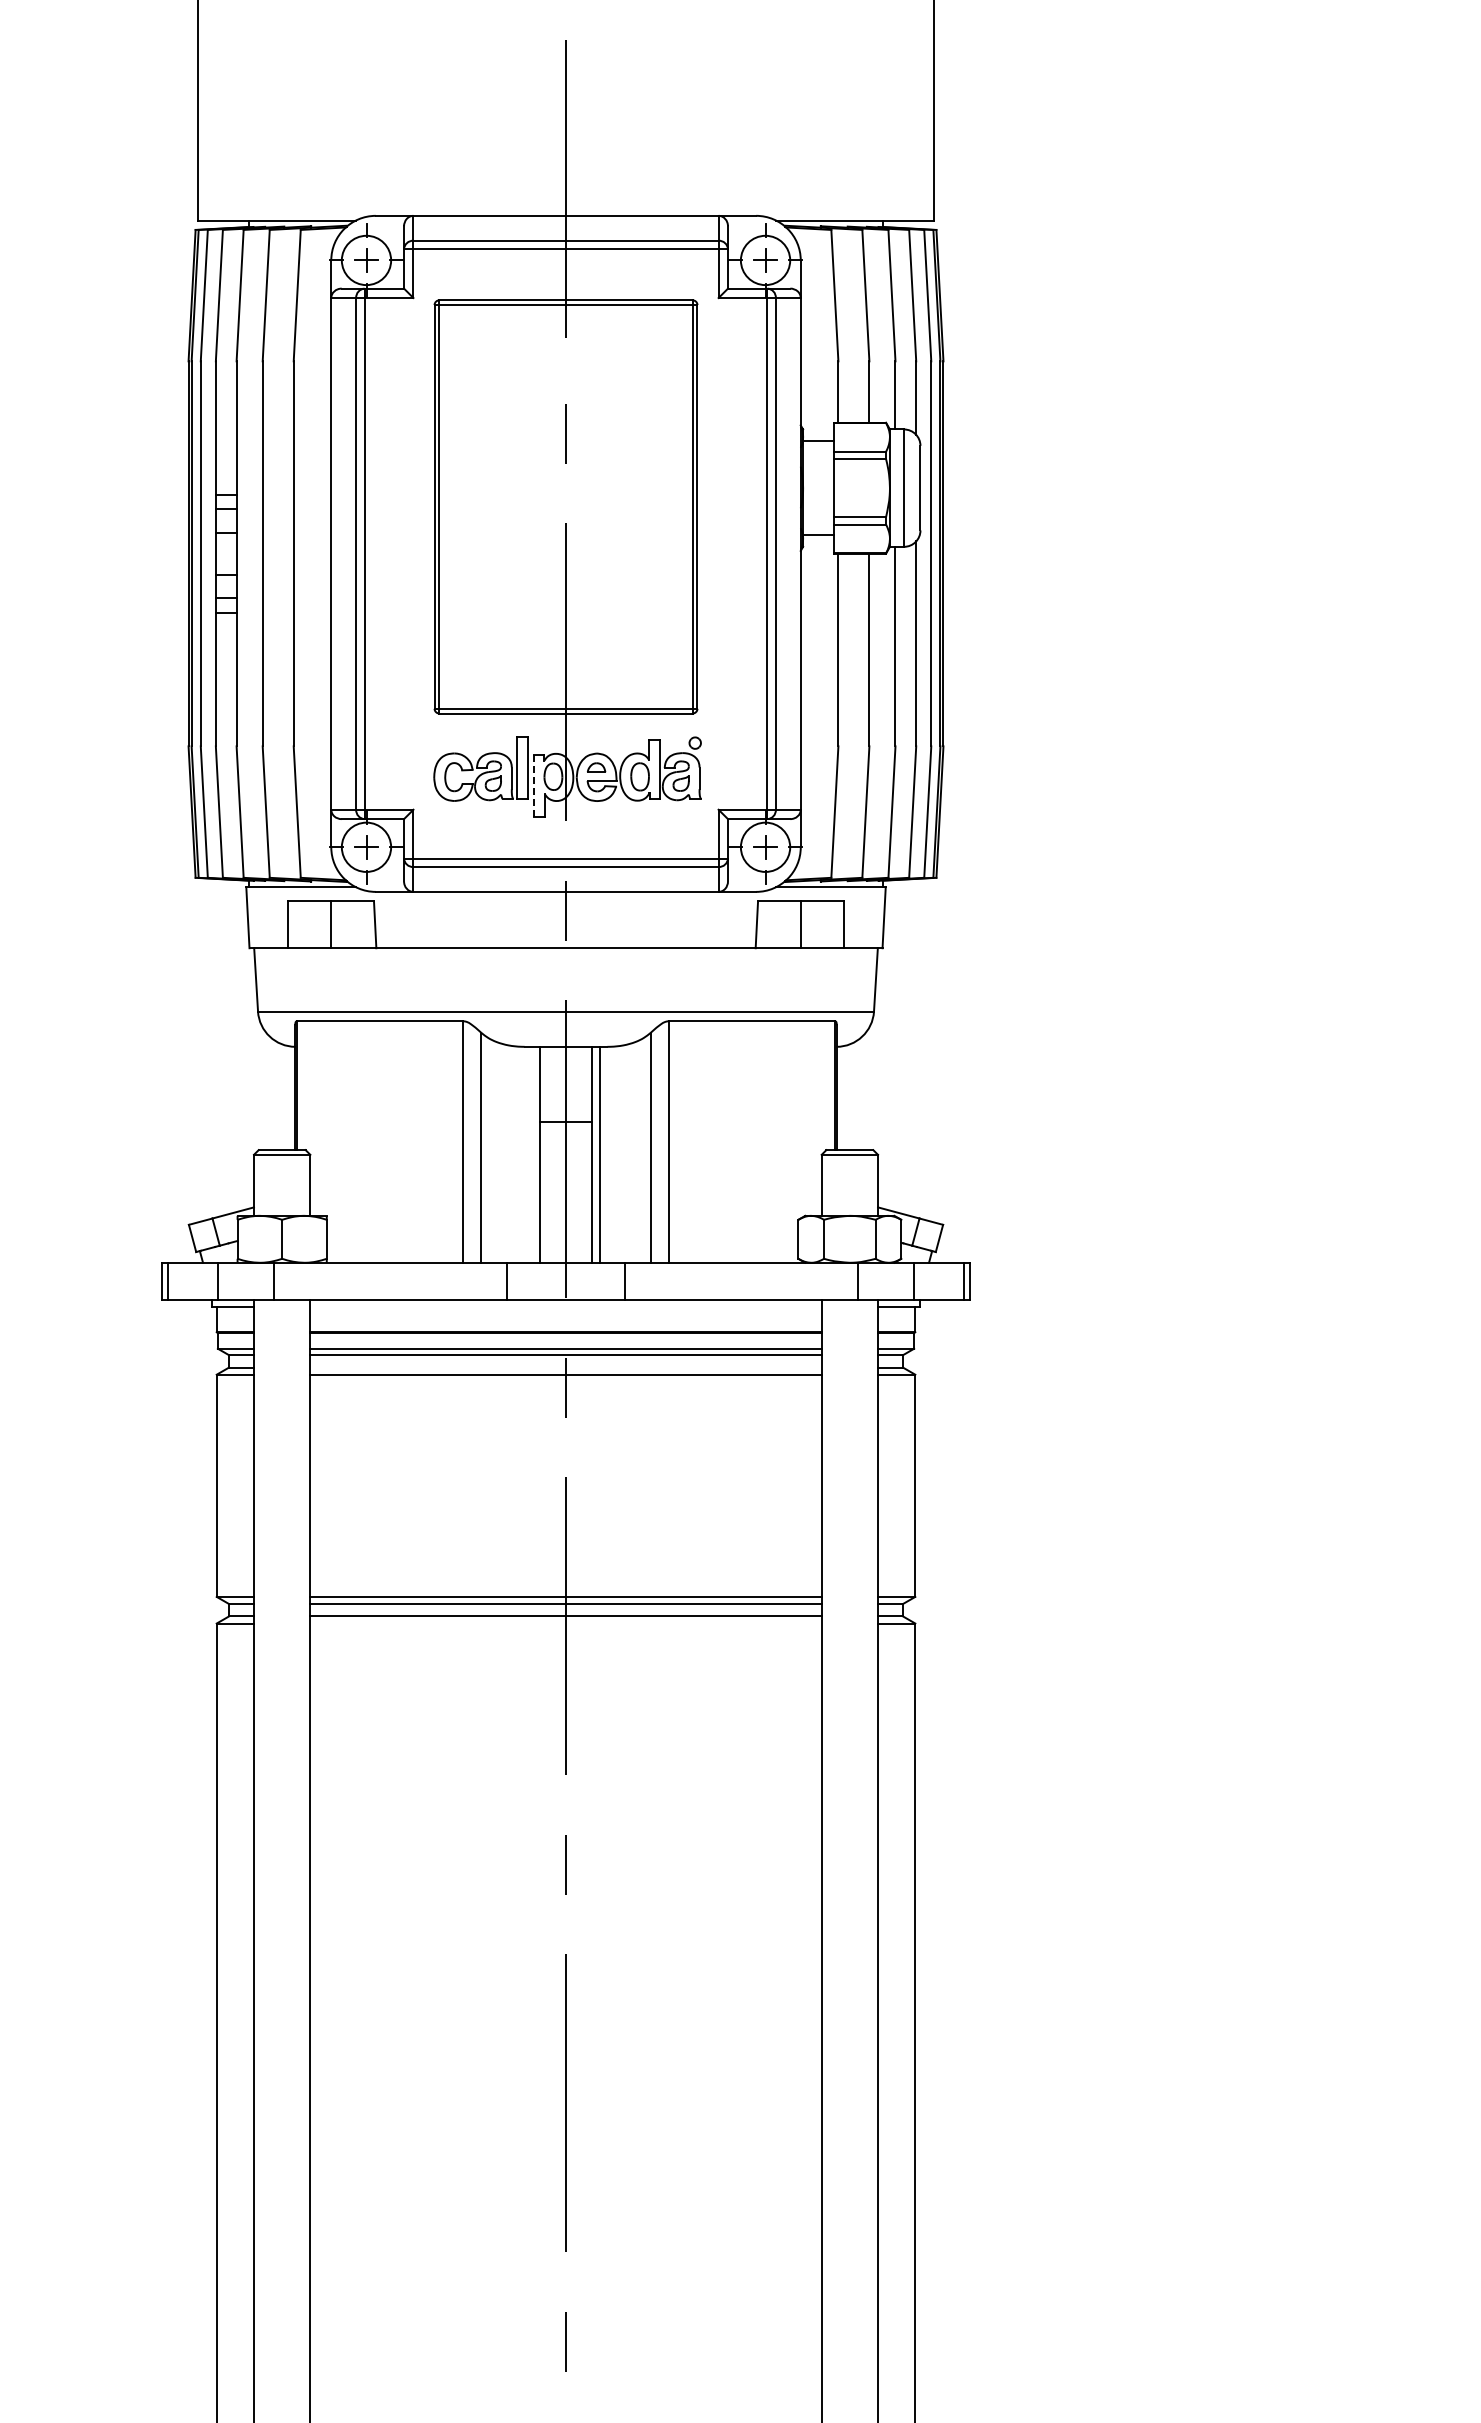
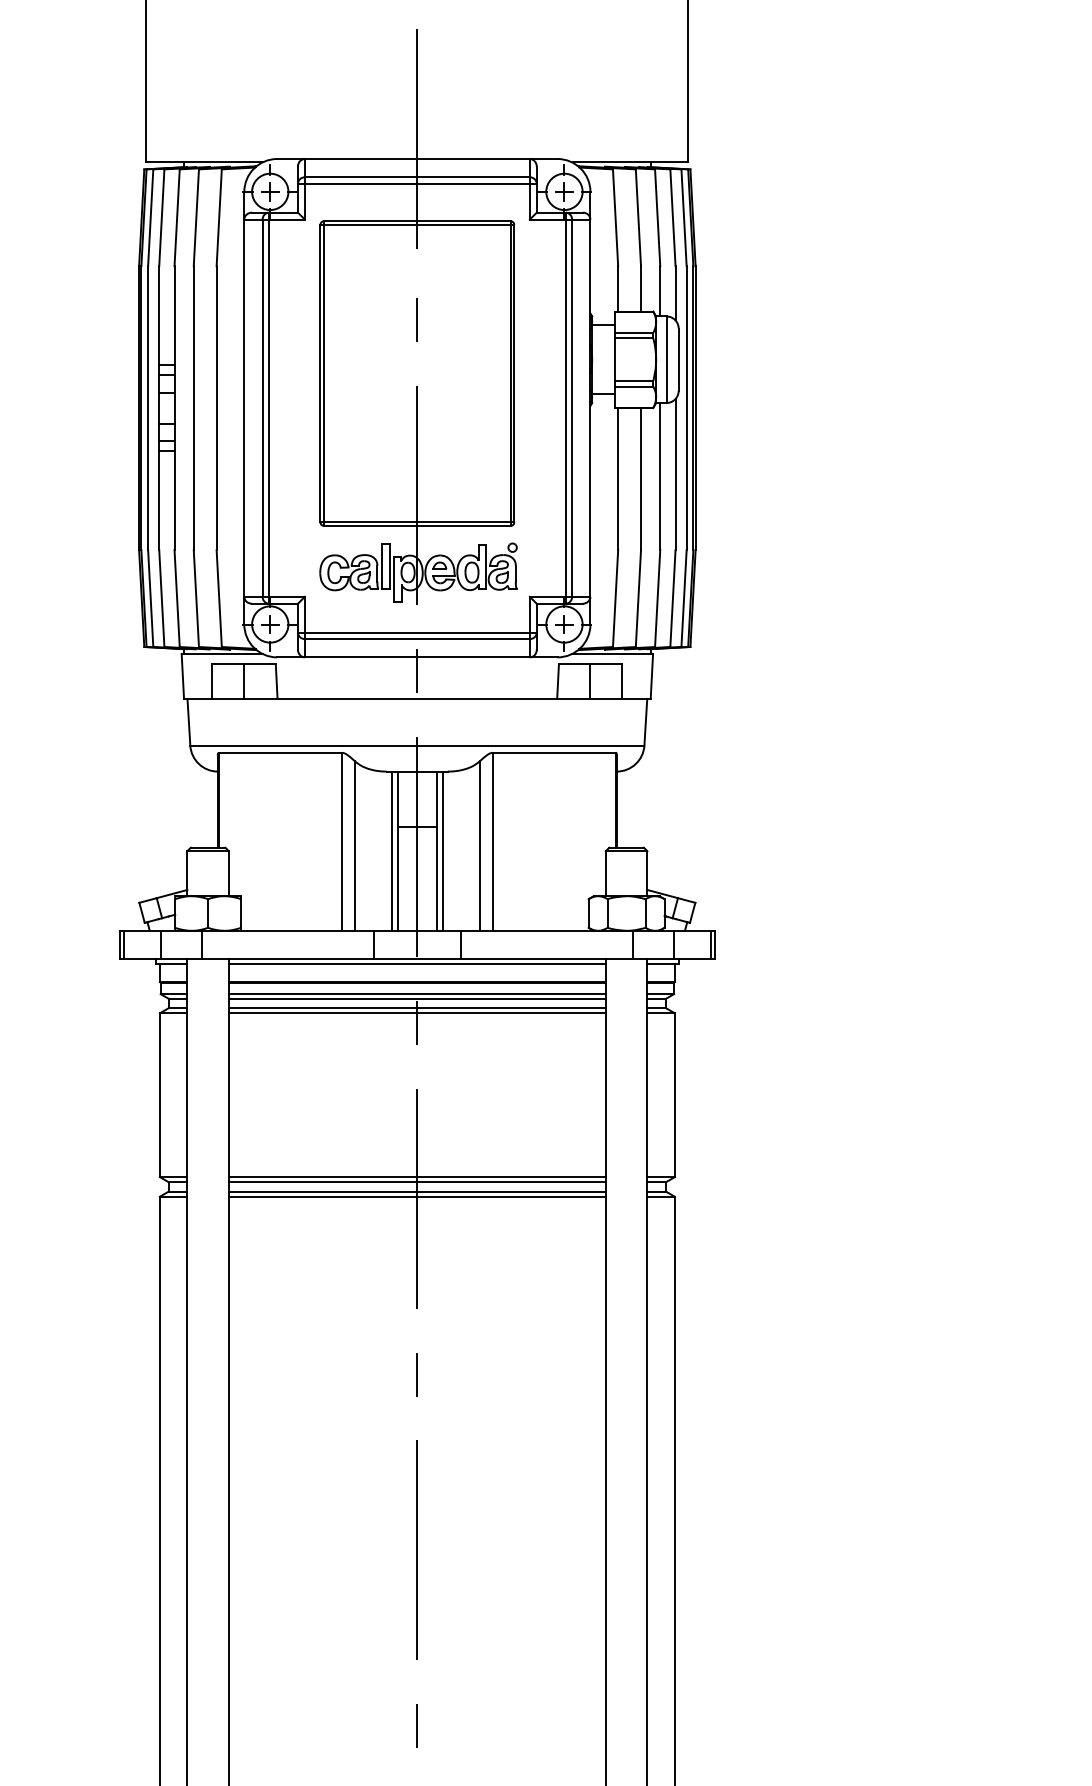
line: (534, 785) -> (394, 578), dashed -> solid
line: (531, 1154) -> (391, 850), added
line: (565, 1307) -> (416, 963), added
line: (565, 1367) -> (416, 1008), added
line: (565, 1623) -> (416, 1196), added

